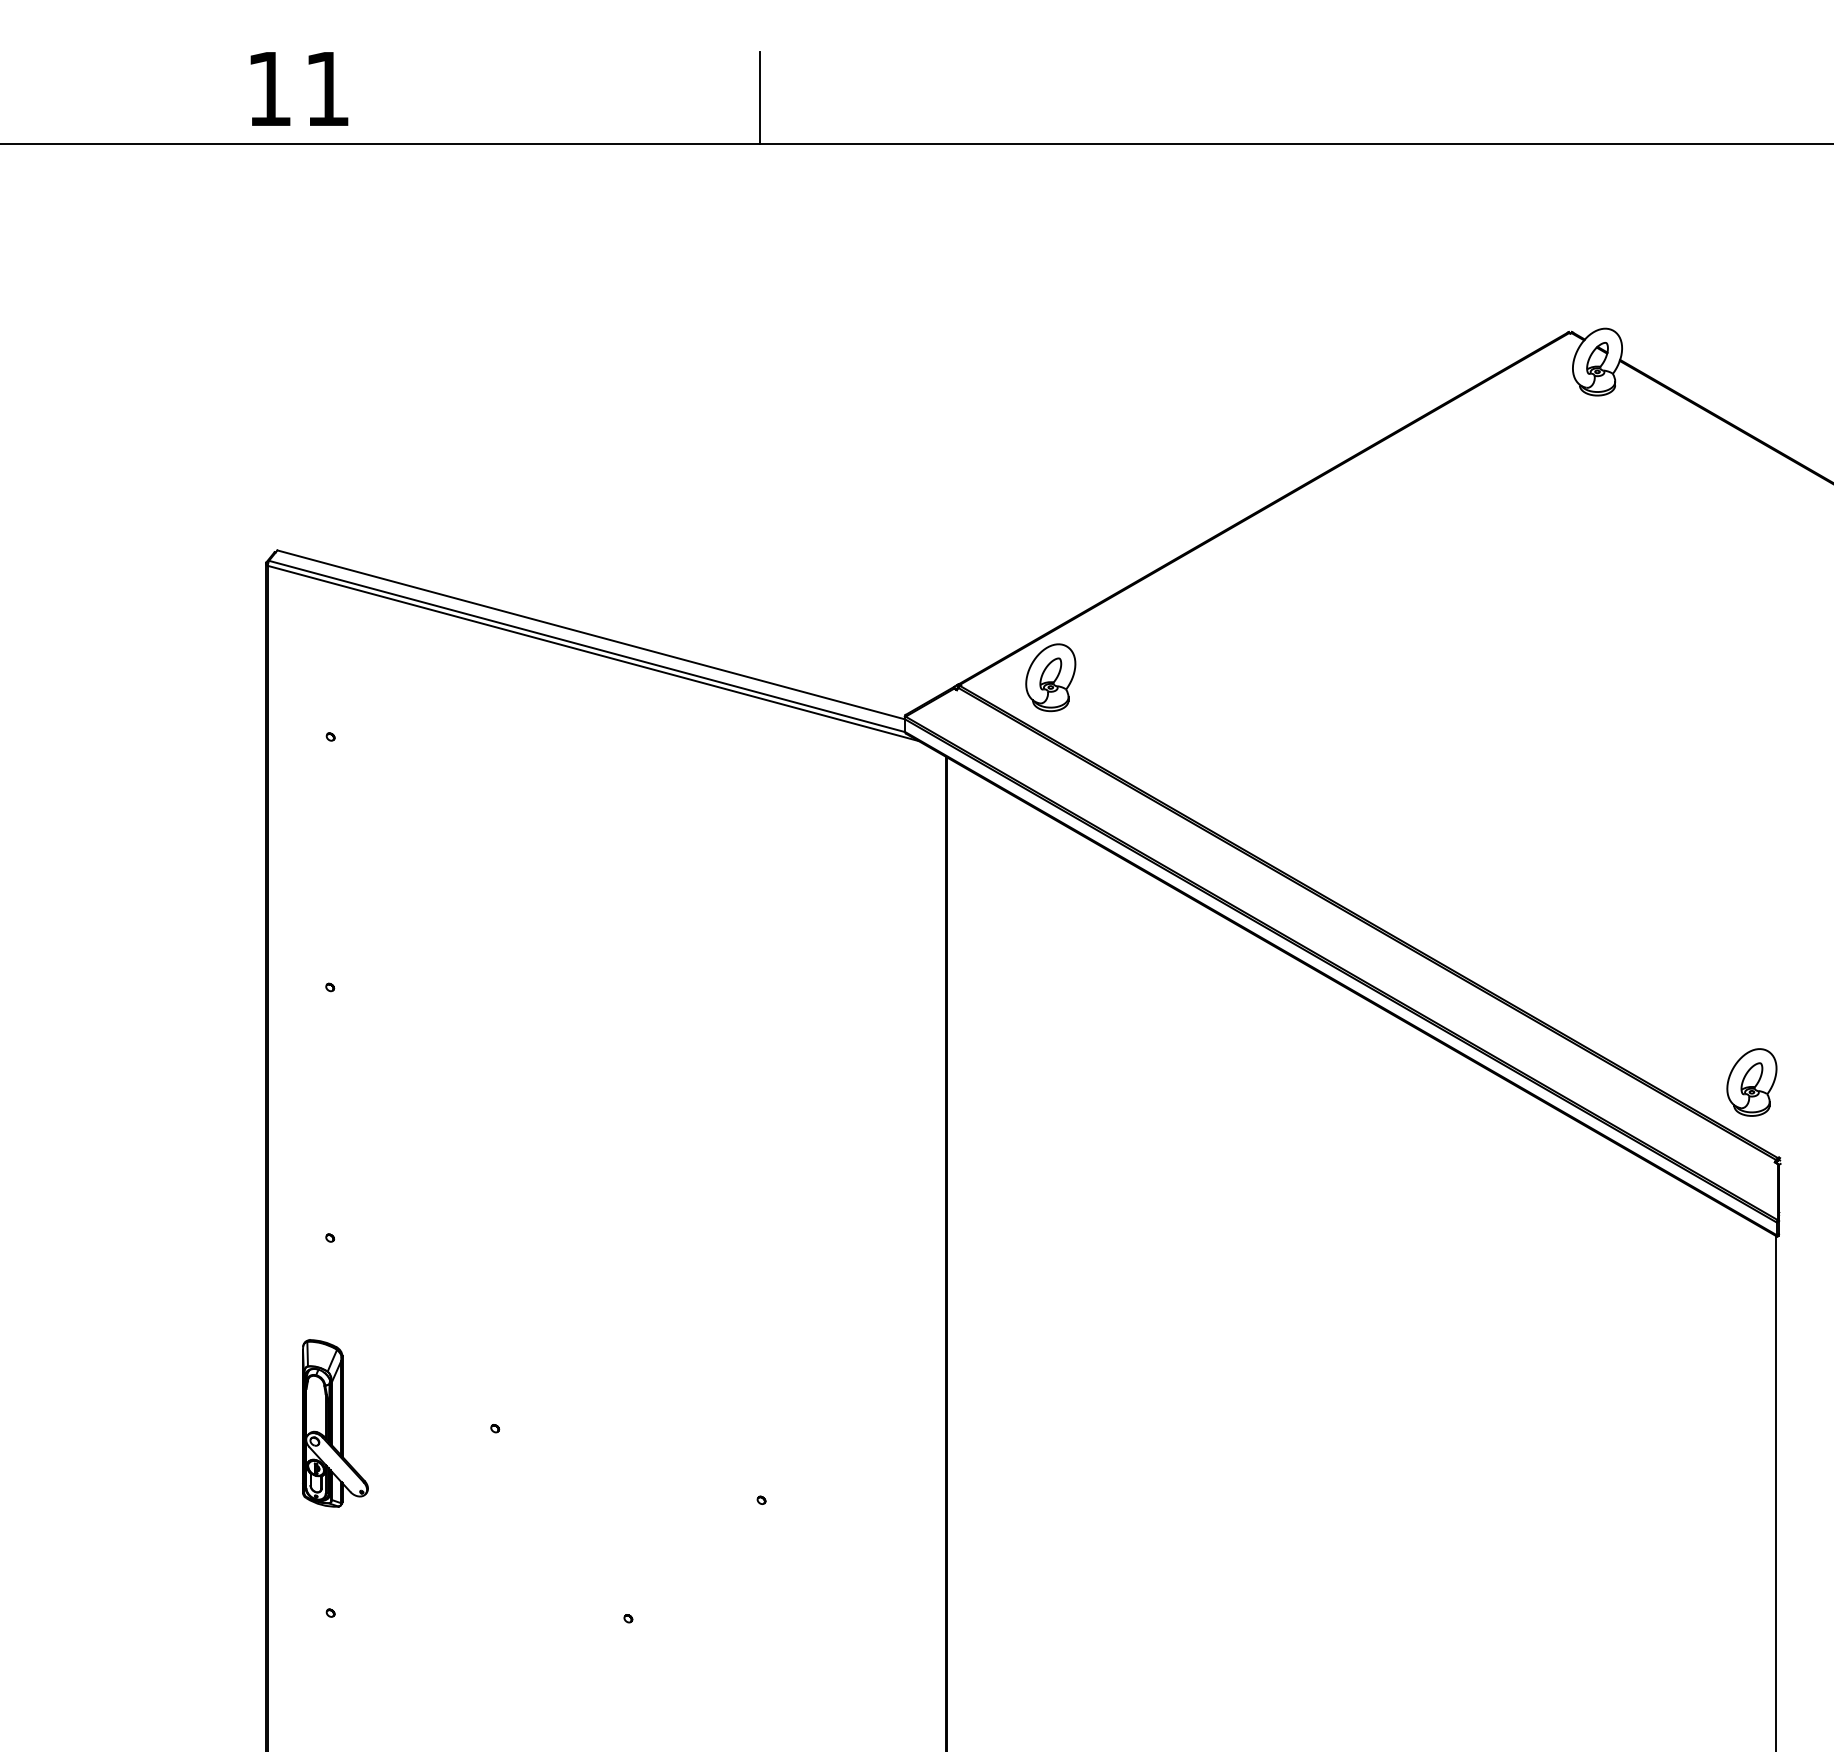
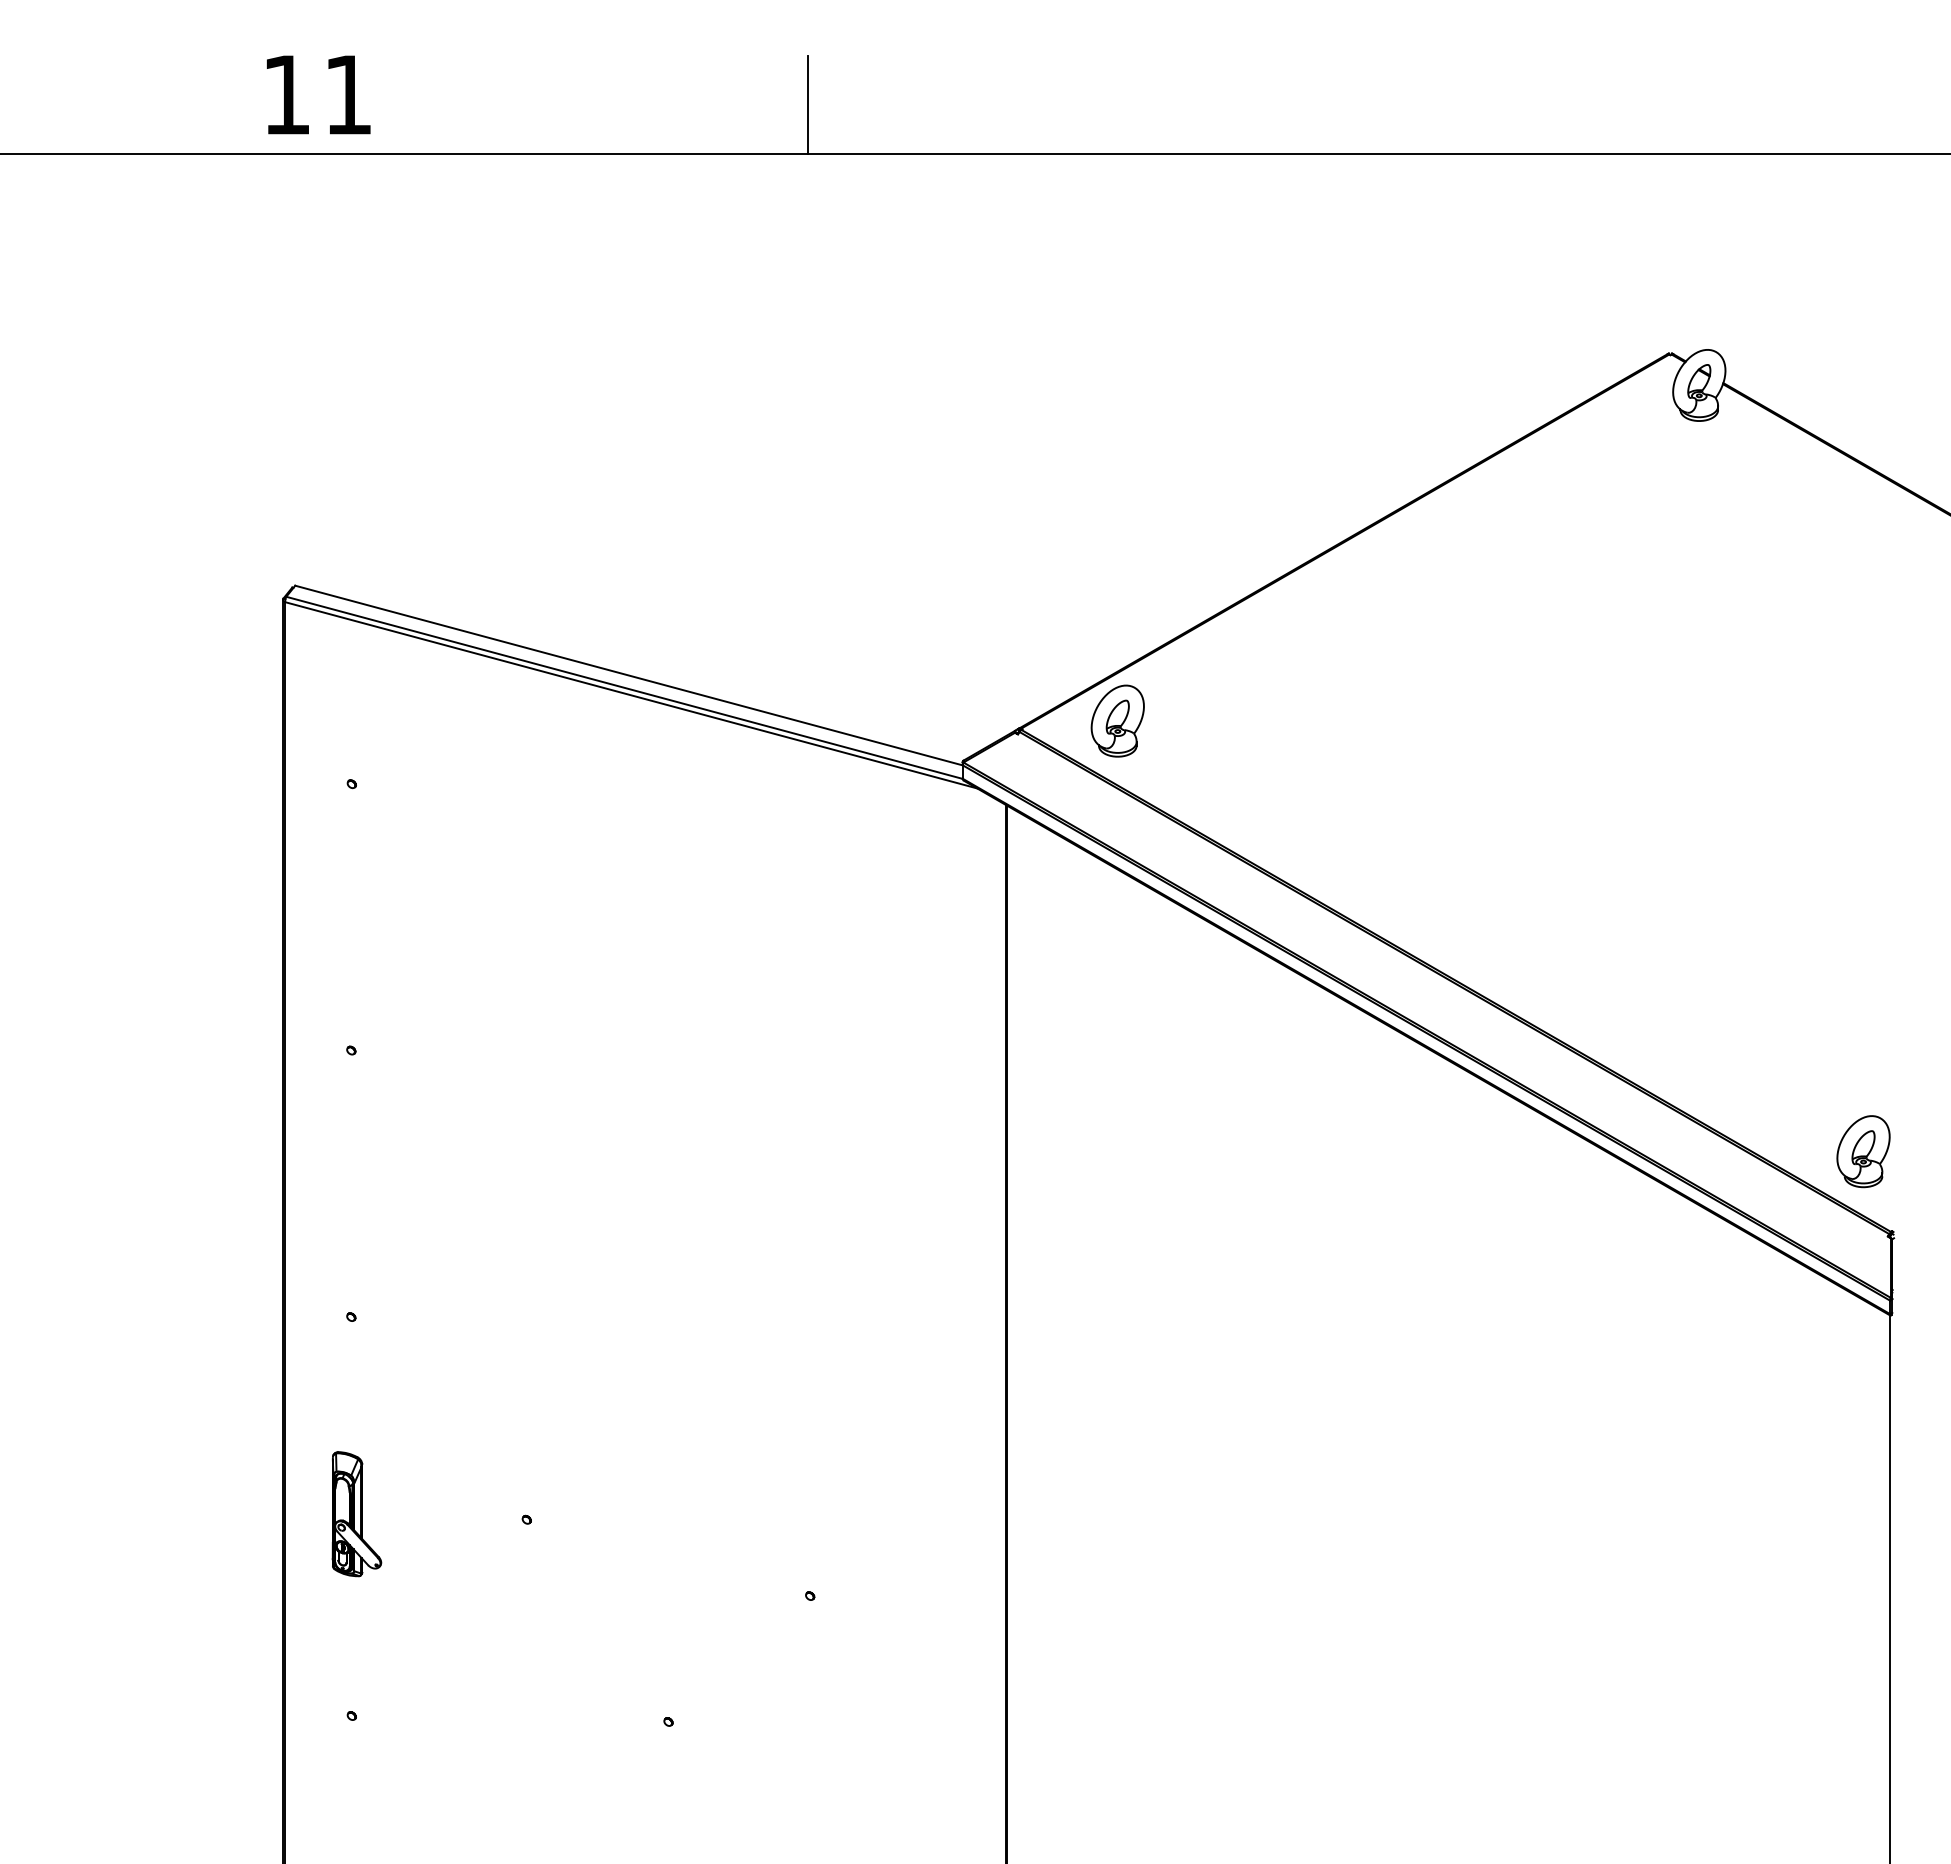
part: (335, 1422) -> (356, 1513), size x0.7

